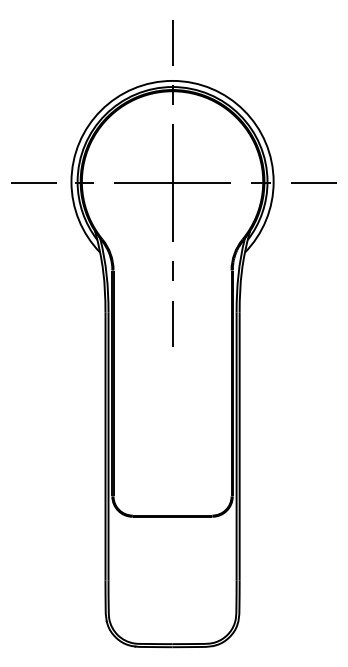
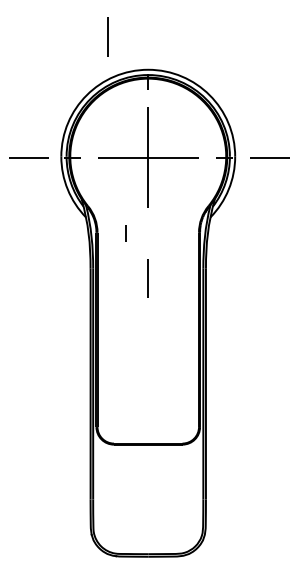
line: (171, 42) -> (107, 36), moved
line: (171, 271) -> (125, 233), moved

